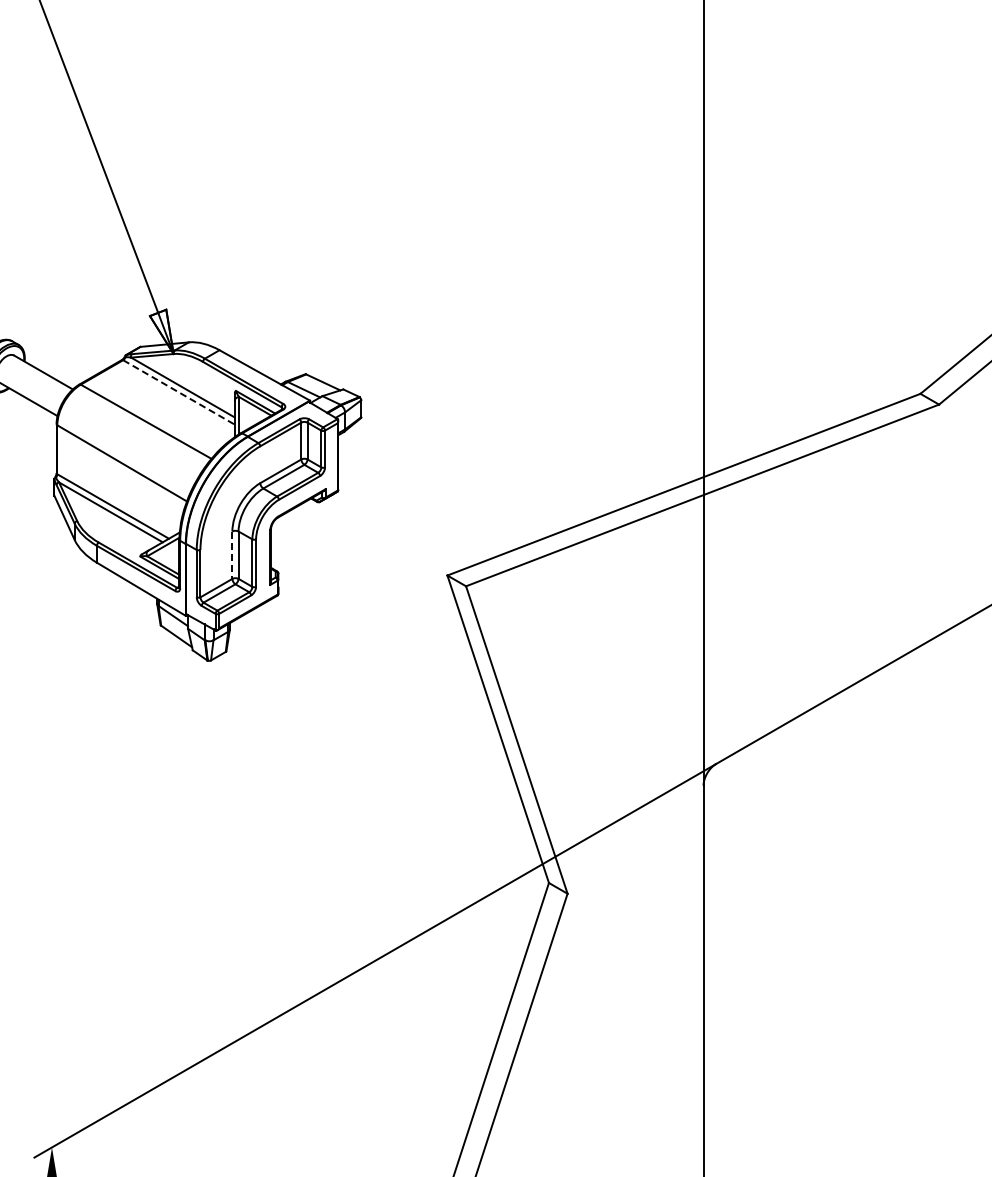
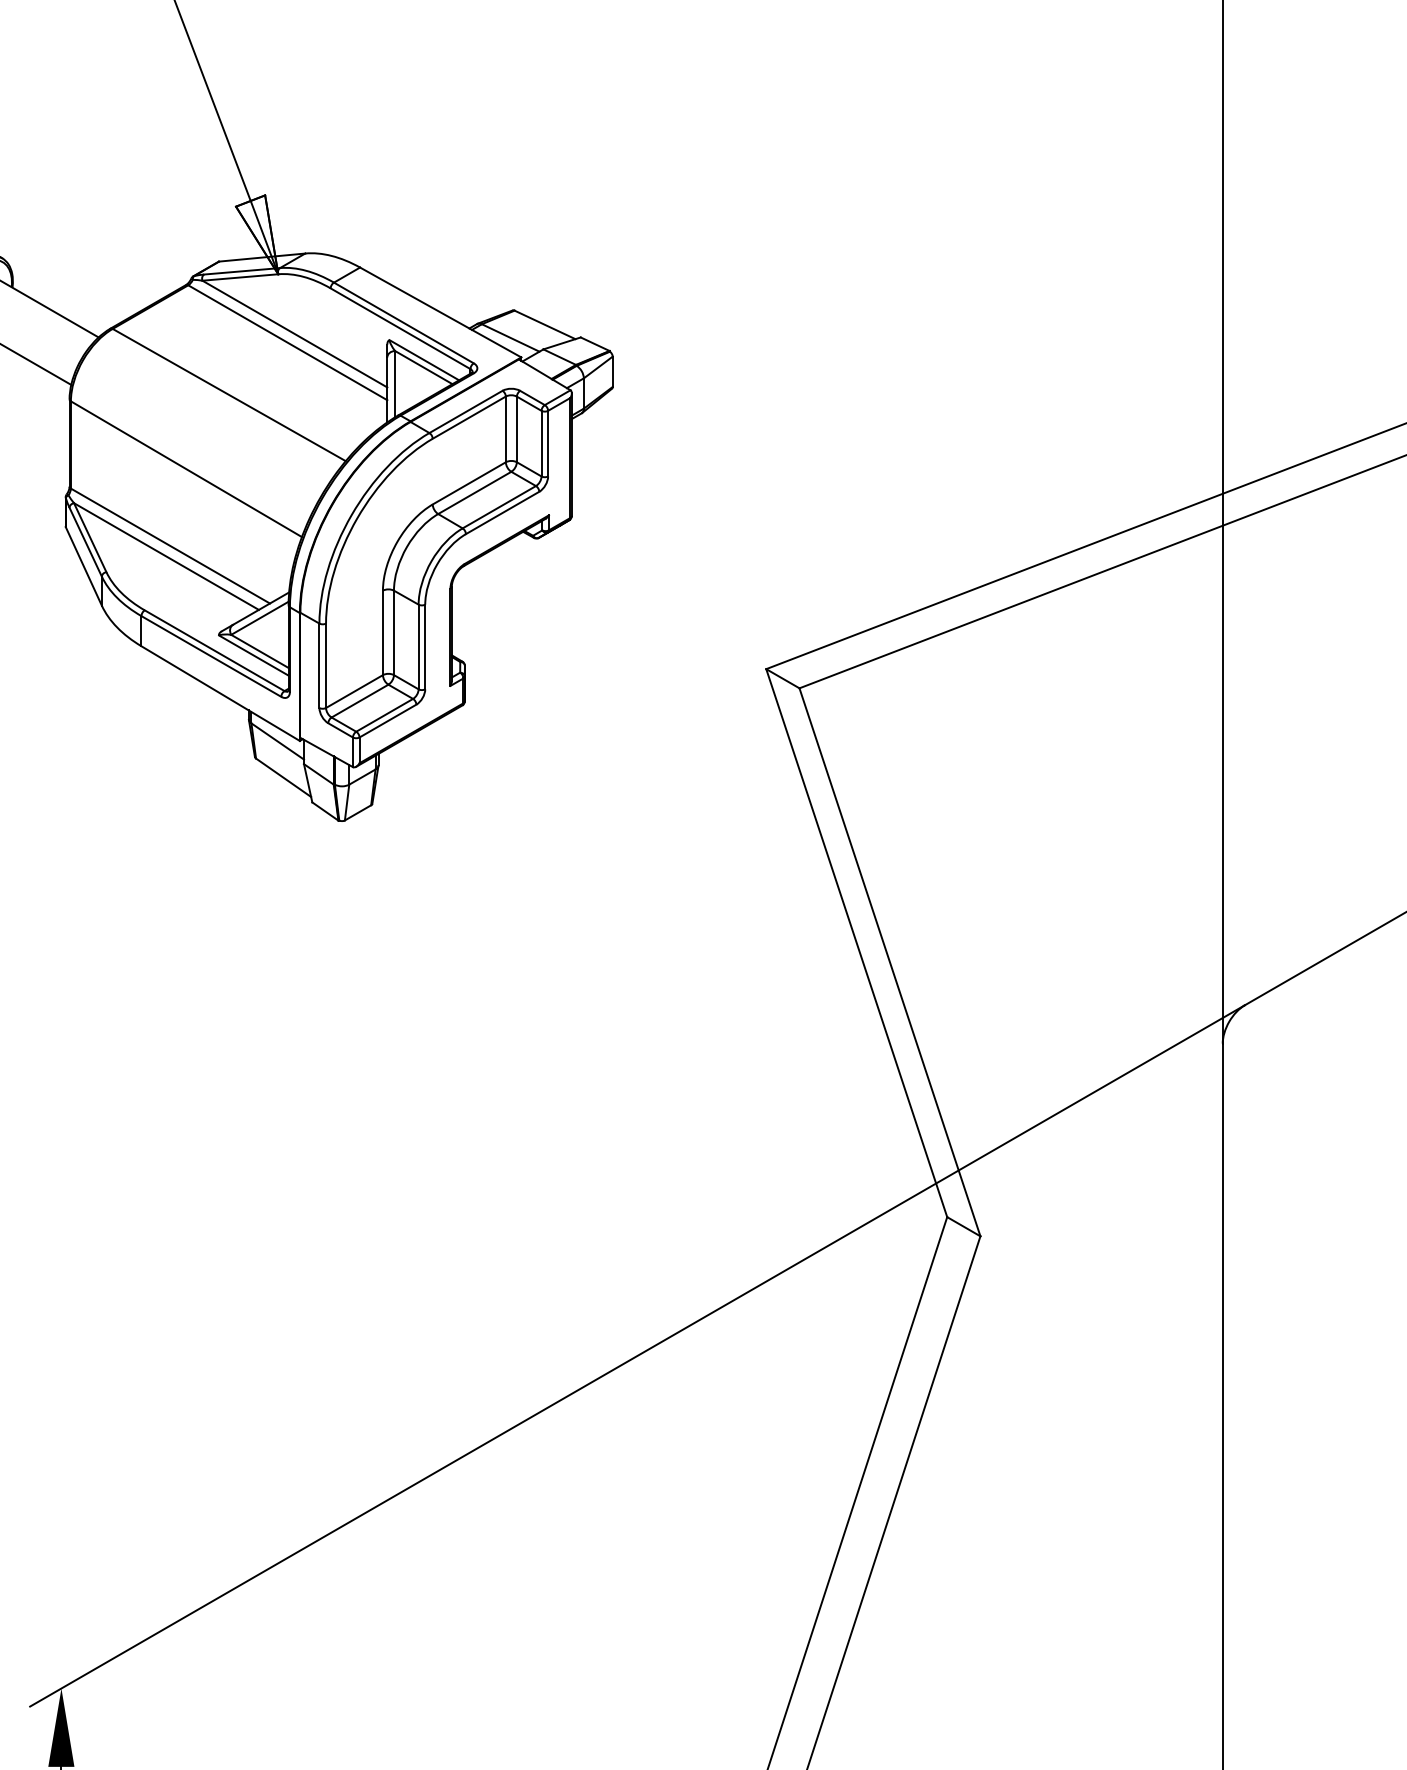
line: (179, 392) -> (288, 342), dashed -> solid
line: (232, 555) -> (383, 633), dashed -> solid

